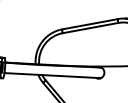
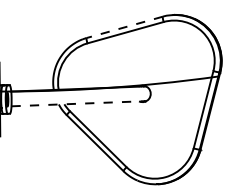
line: (90, 24) -> (124, 27), solid -> dashed
line: (53, 75) -> (79, 103), solid -> dashed

